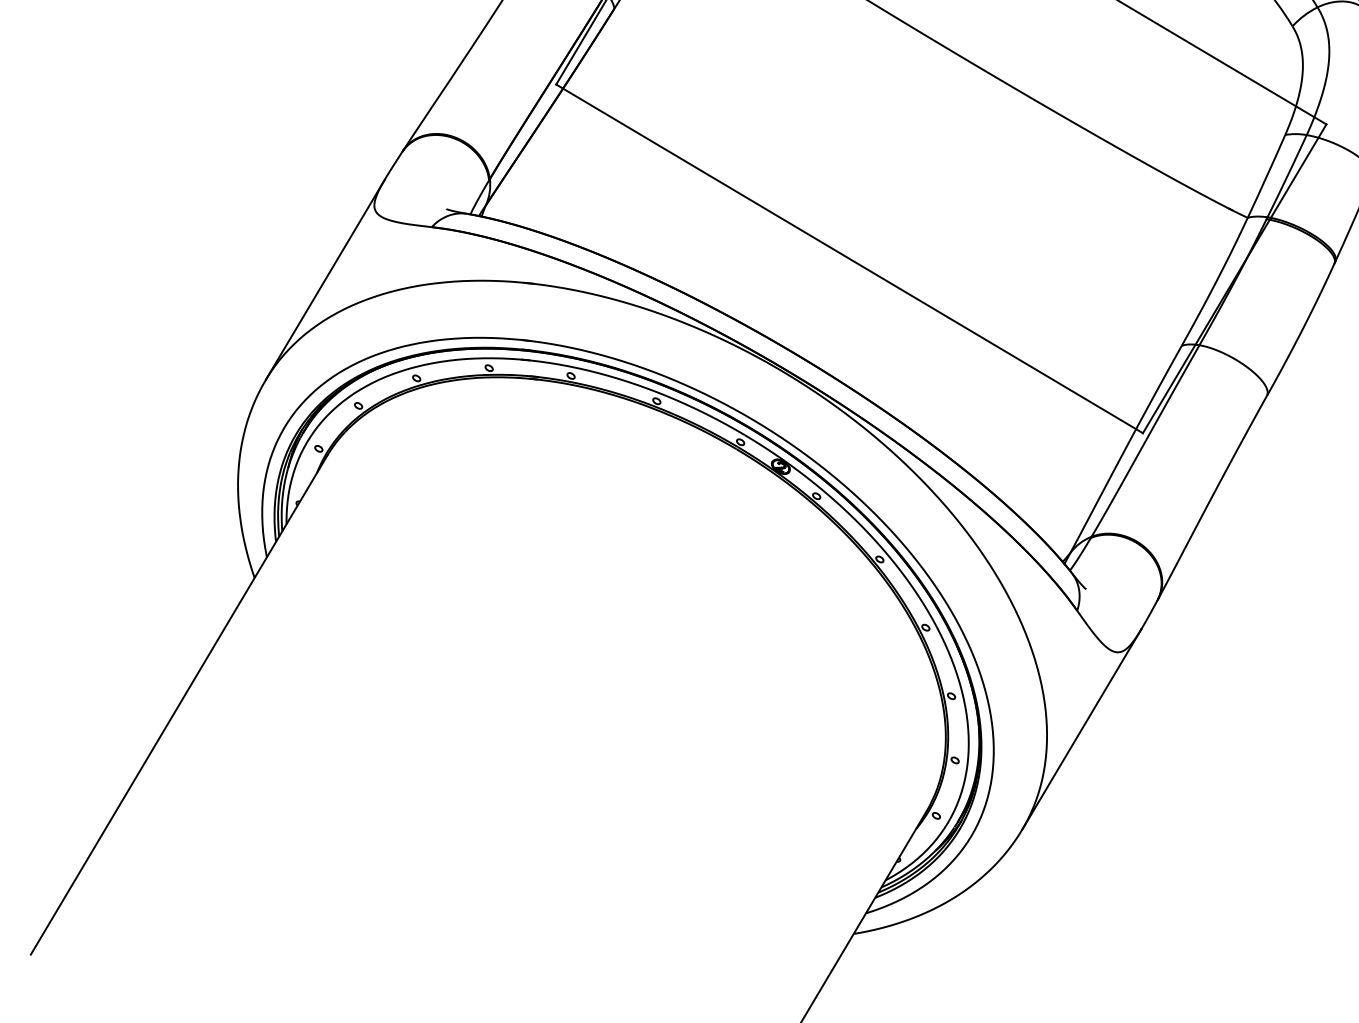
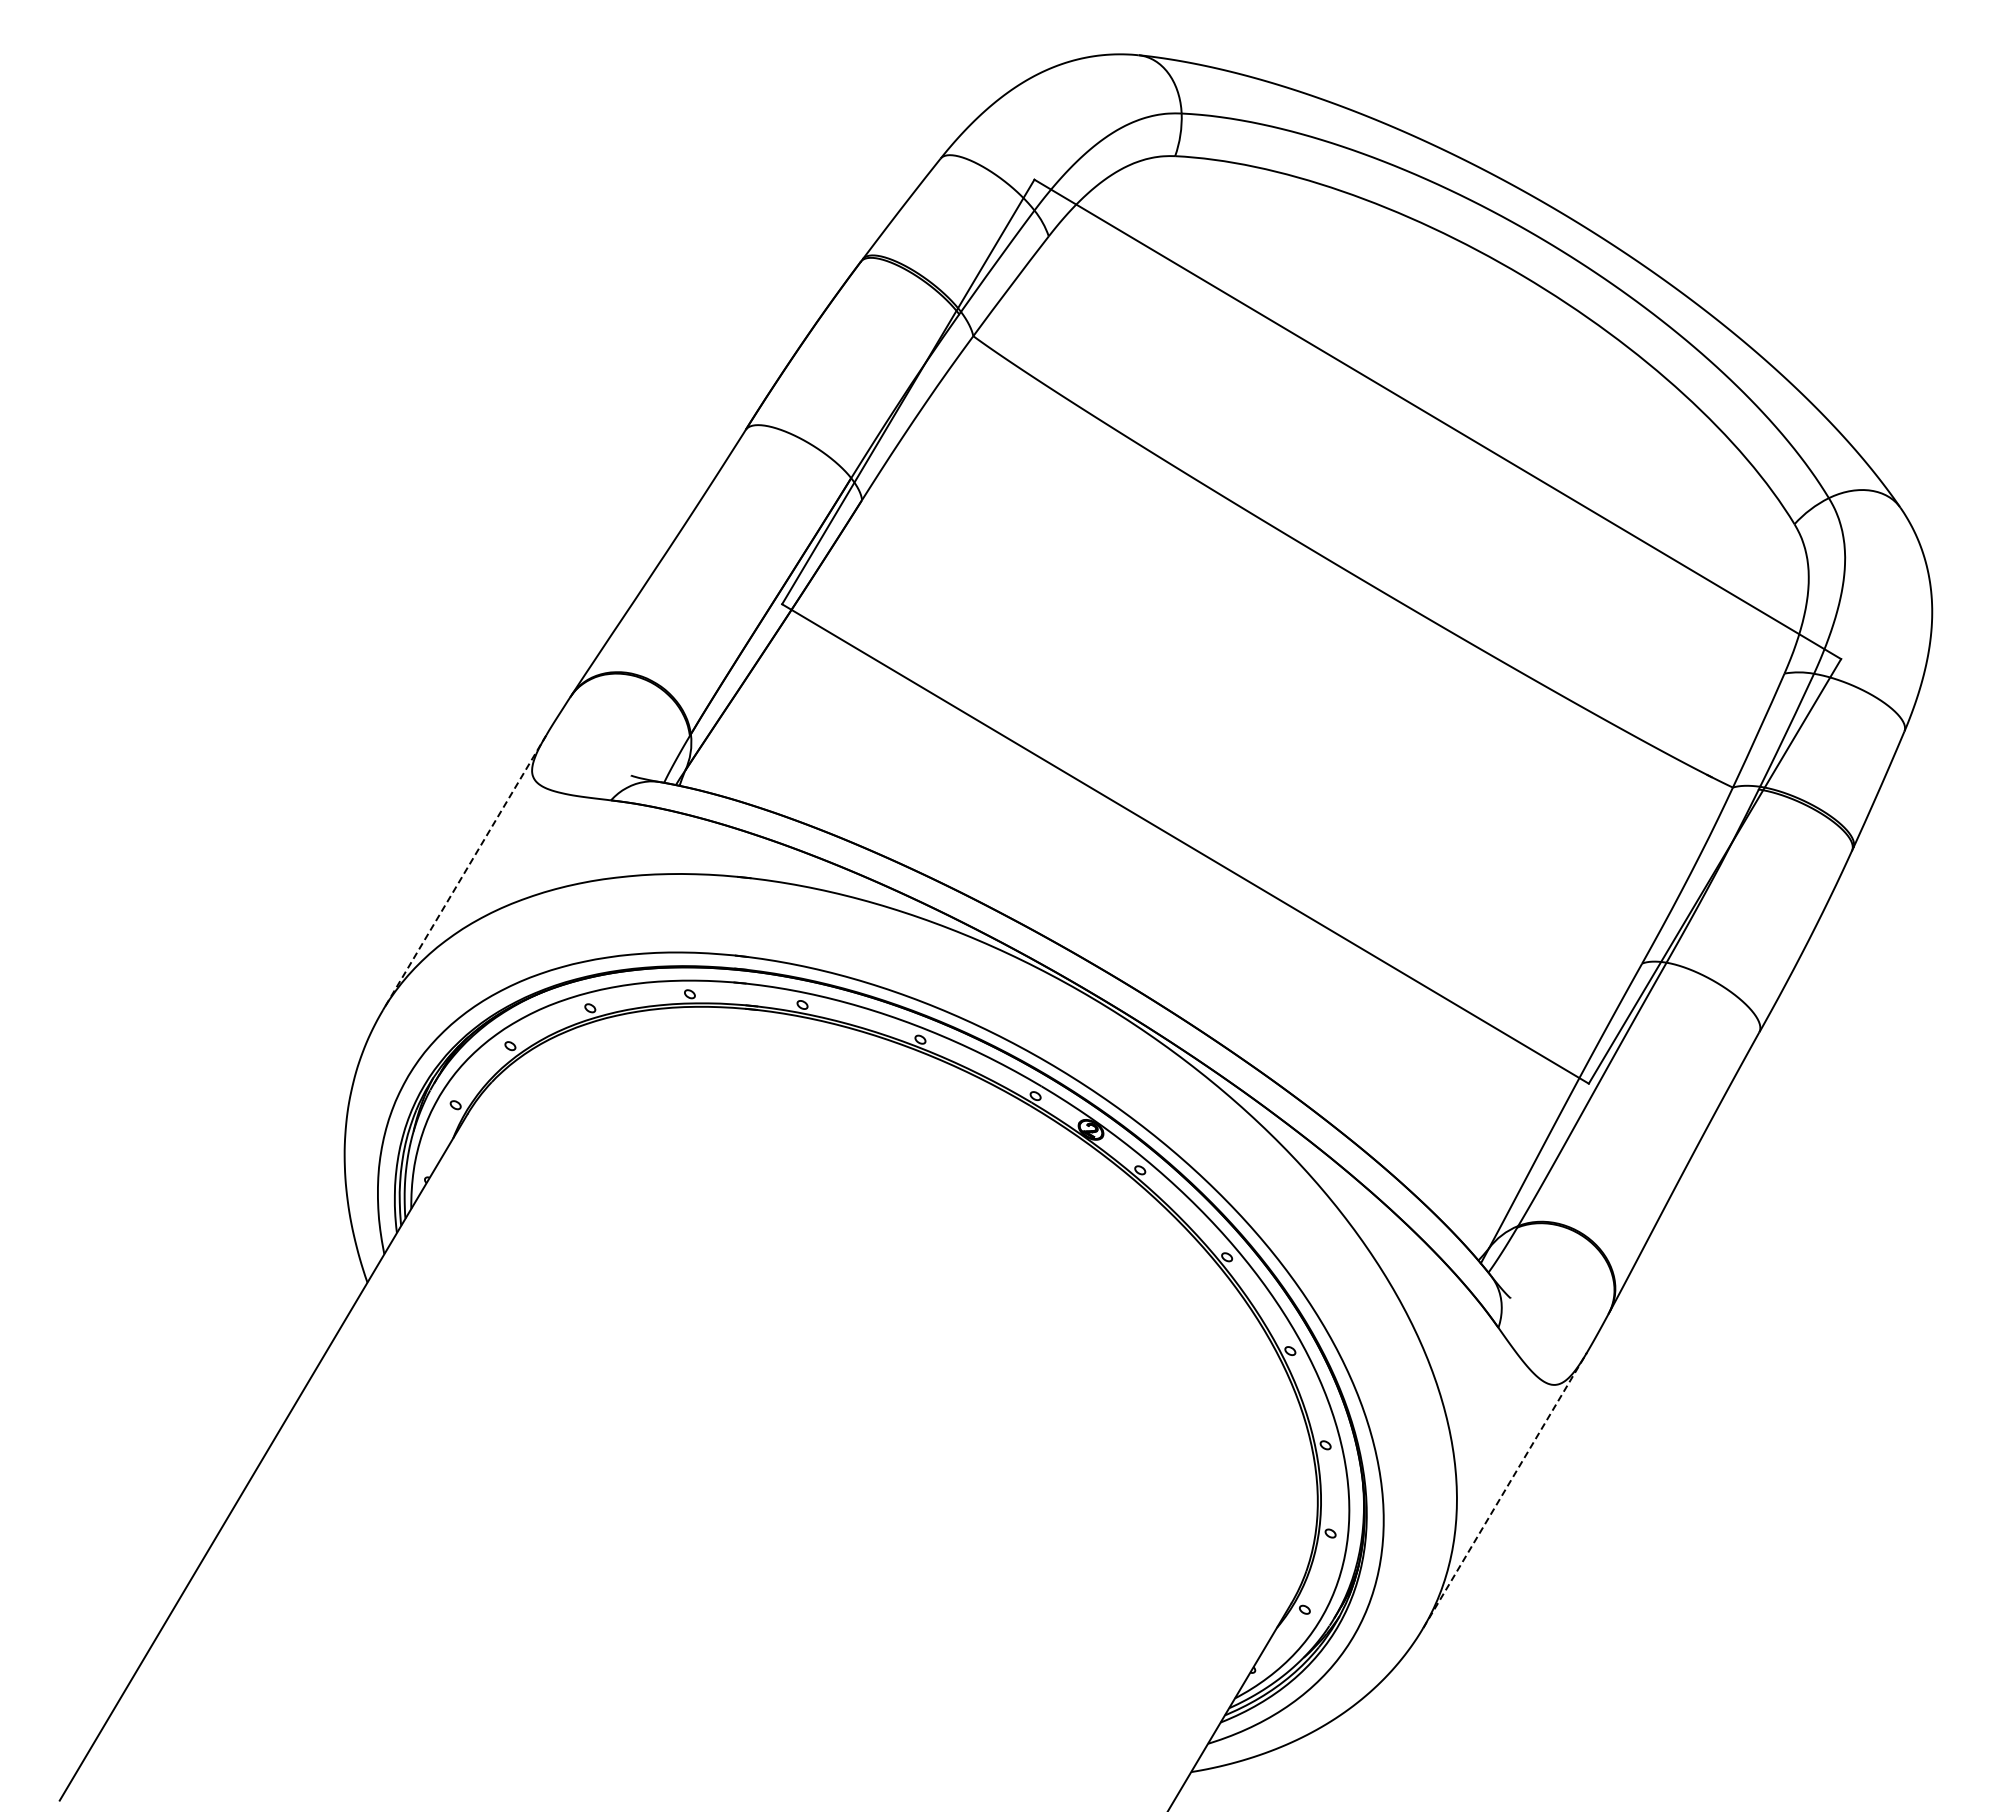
line: (325, 279) -> (464, 872), solid -> dashed
line: (1081, 729) -> (1504, 1490), solid -> dashed

